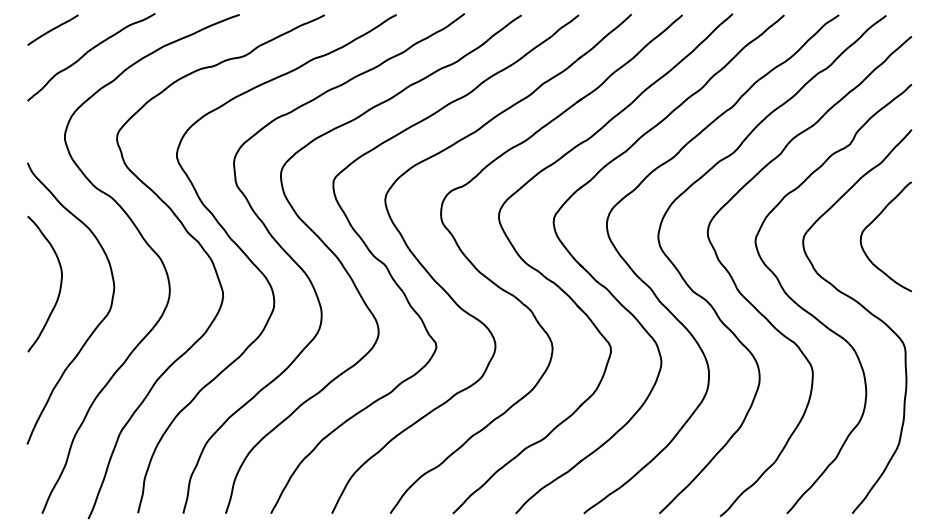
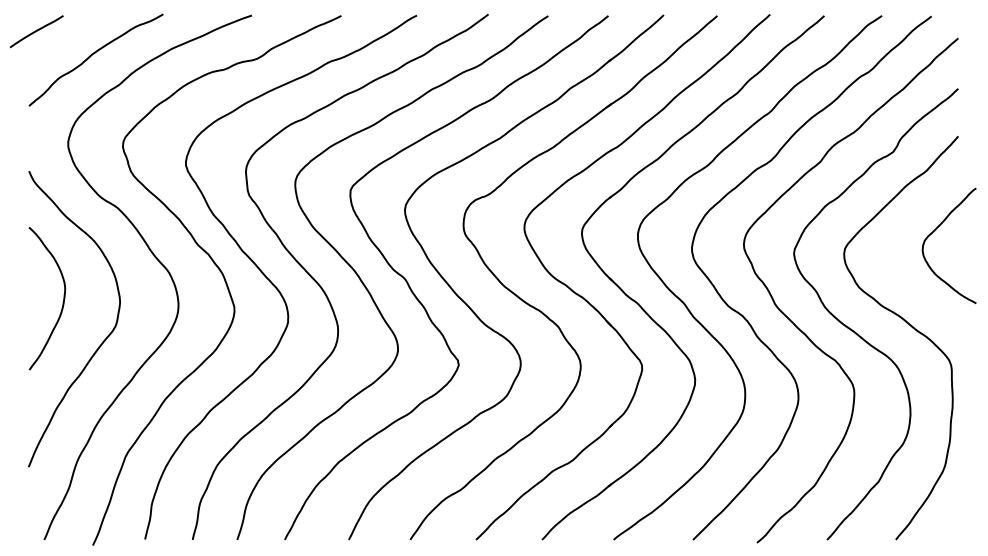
curve: (52, 29) -> (36, 31), moved
curve: (871, 223) -> (934, 231), moved

